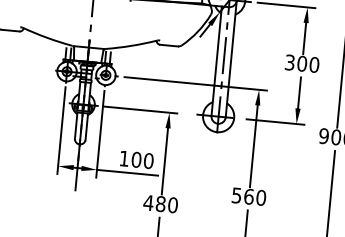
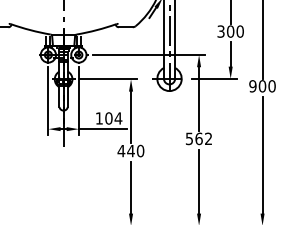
text: (148, 161) -> (118, 118), 100 -> 104
text: (261, 197) -> (208, 138), 560 -> 562
text: (160, 203) -> (130, 150), 480 -> 440

